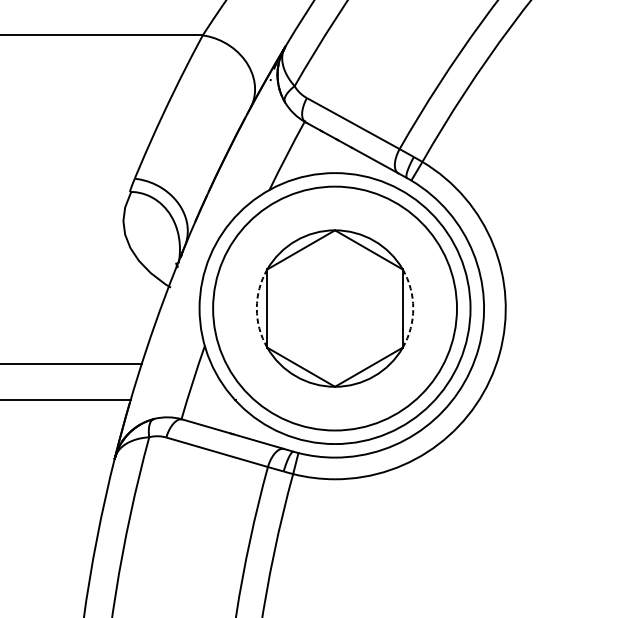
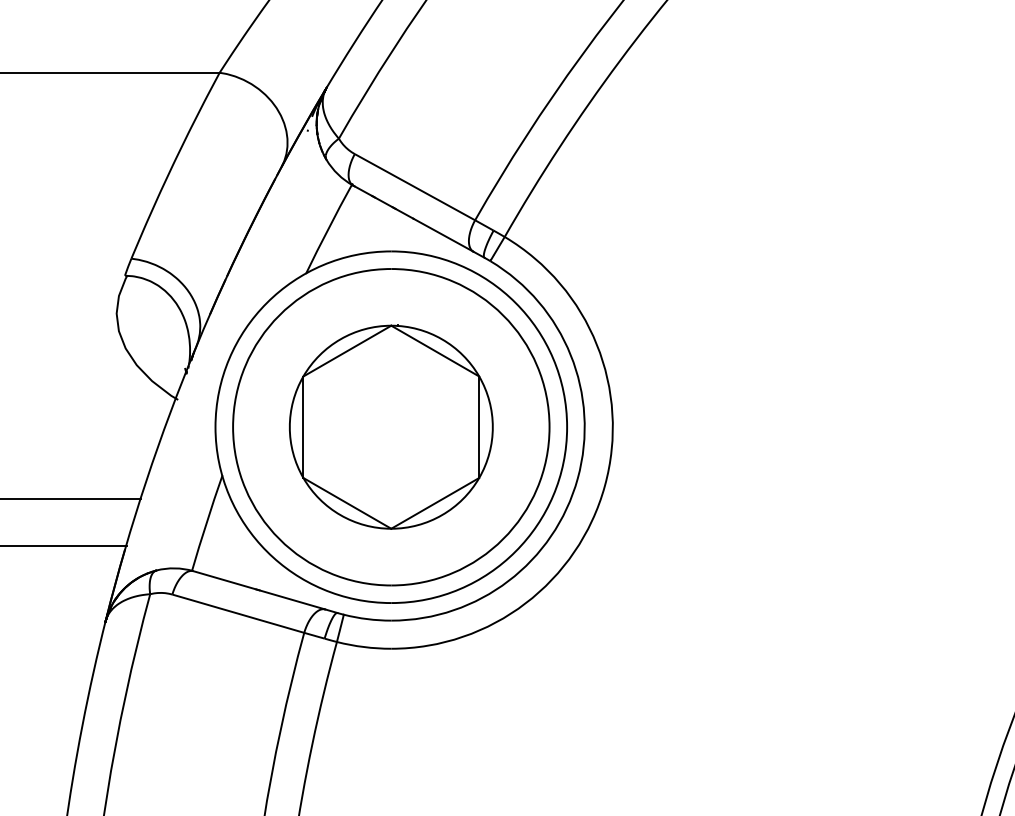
arc: (256, 308) -> (289, 427), dashed -> solid
arc: (413, 308) -> (492, 427), dashed -> solid

